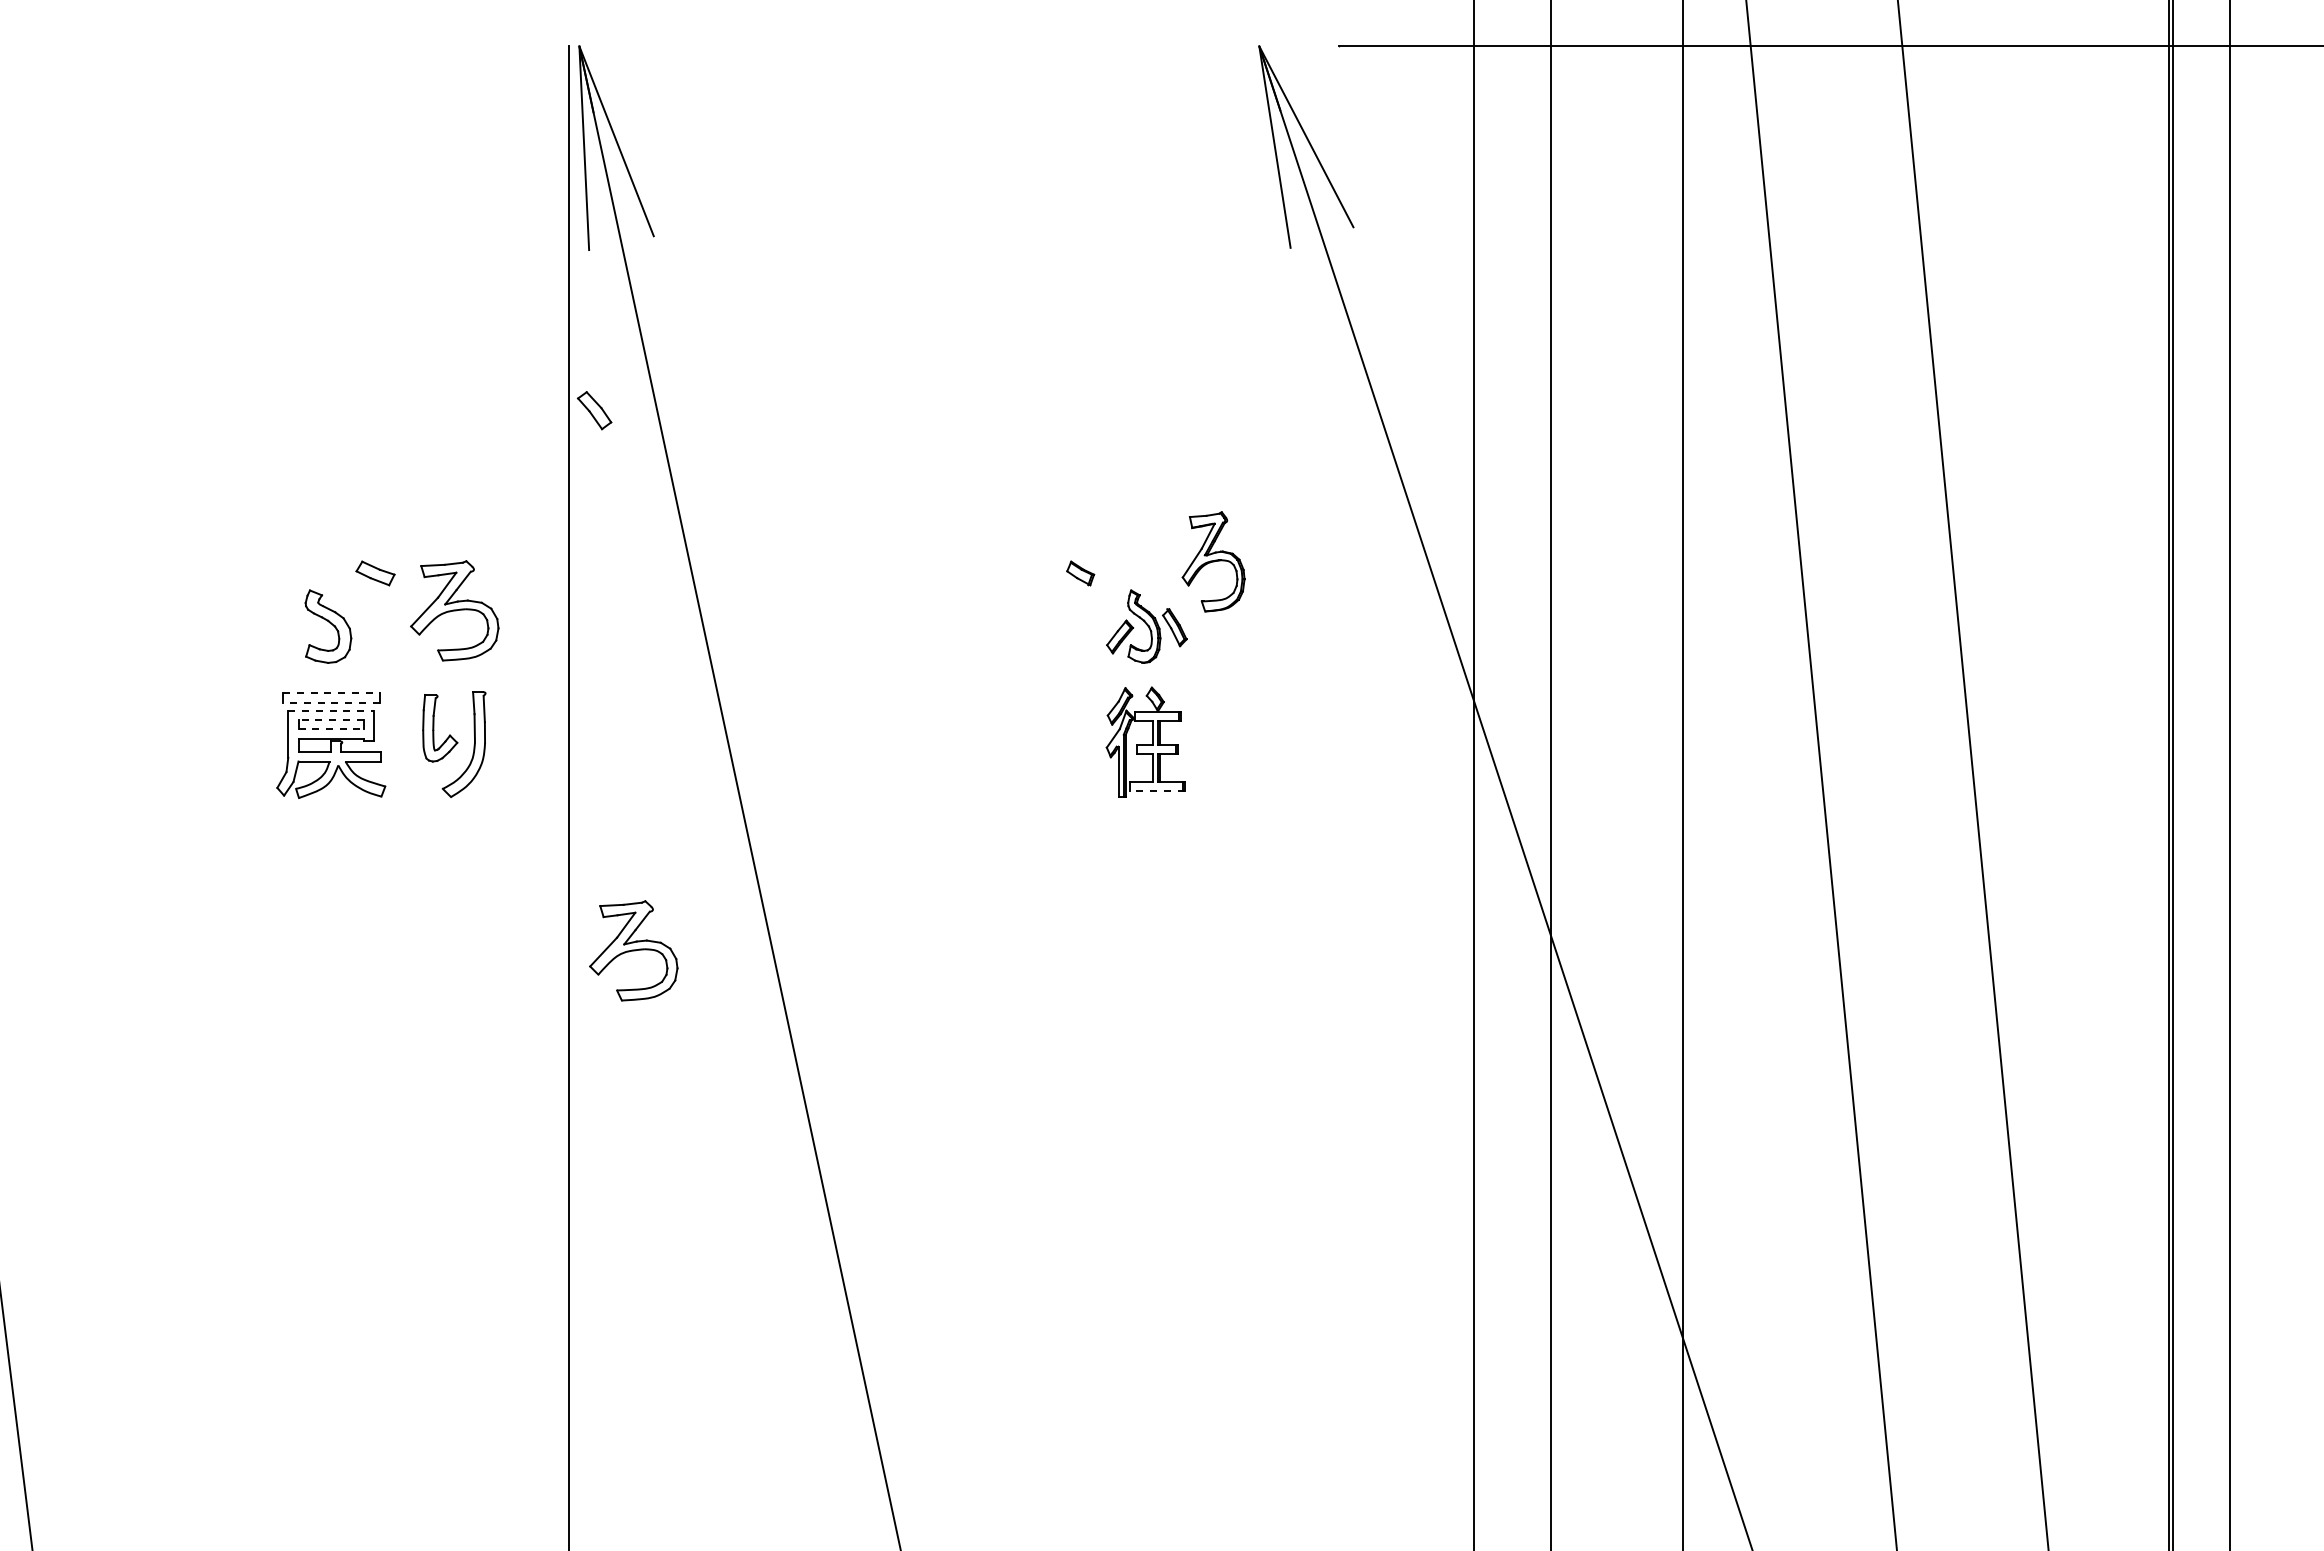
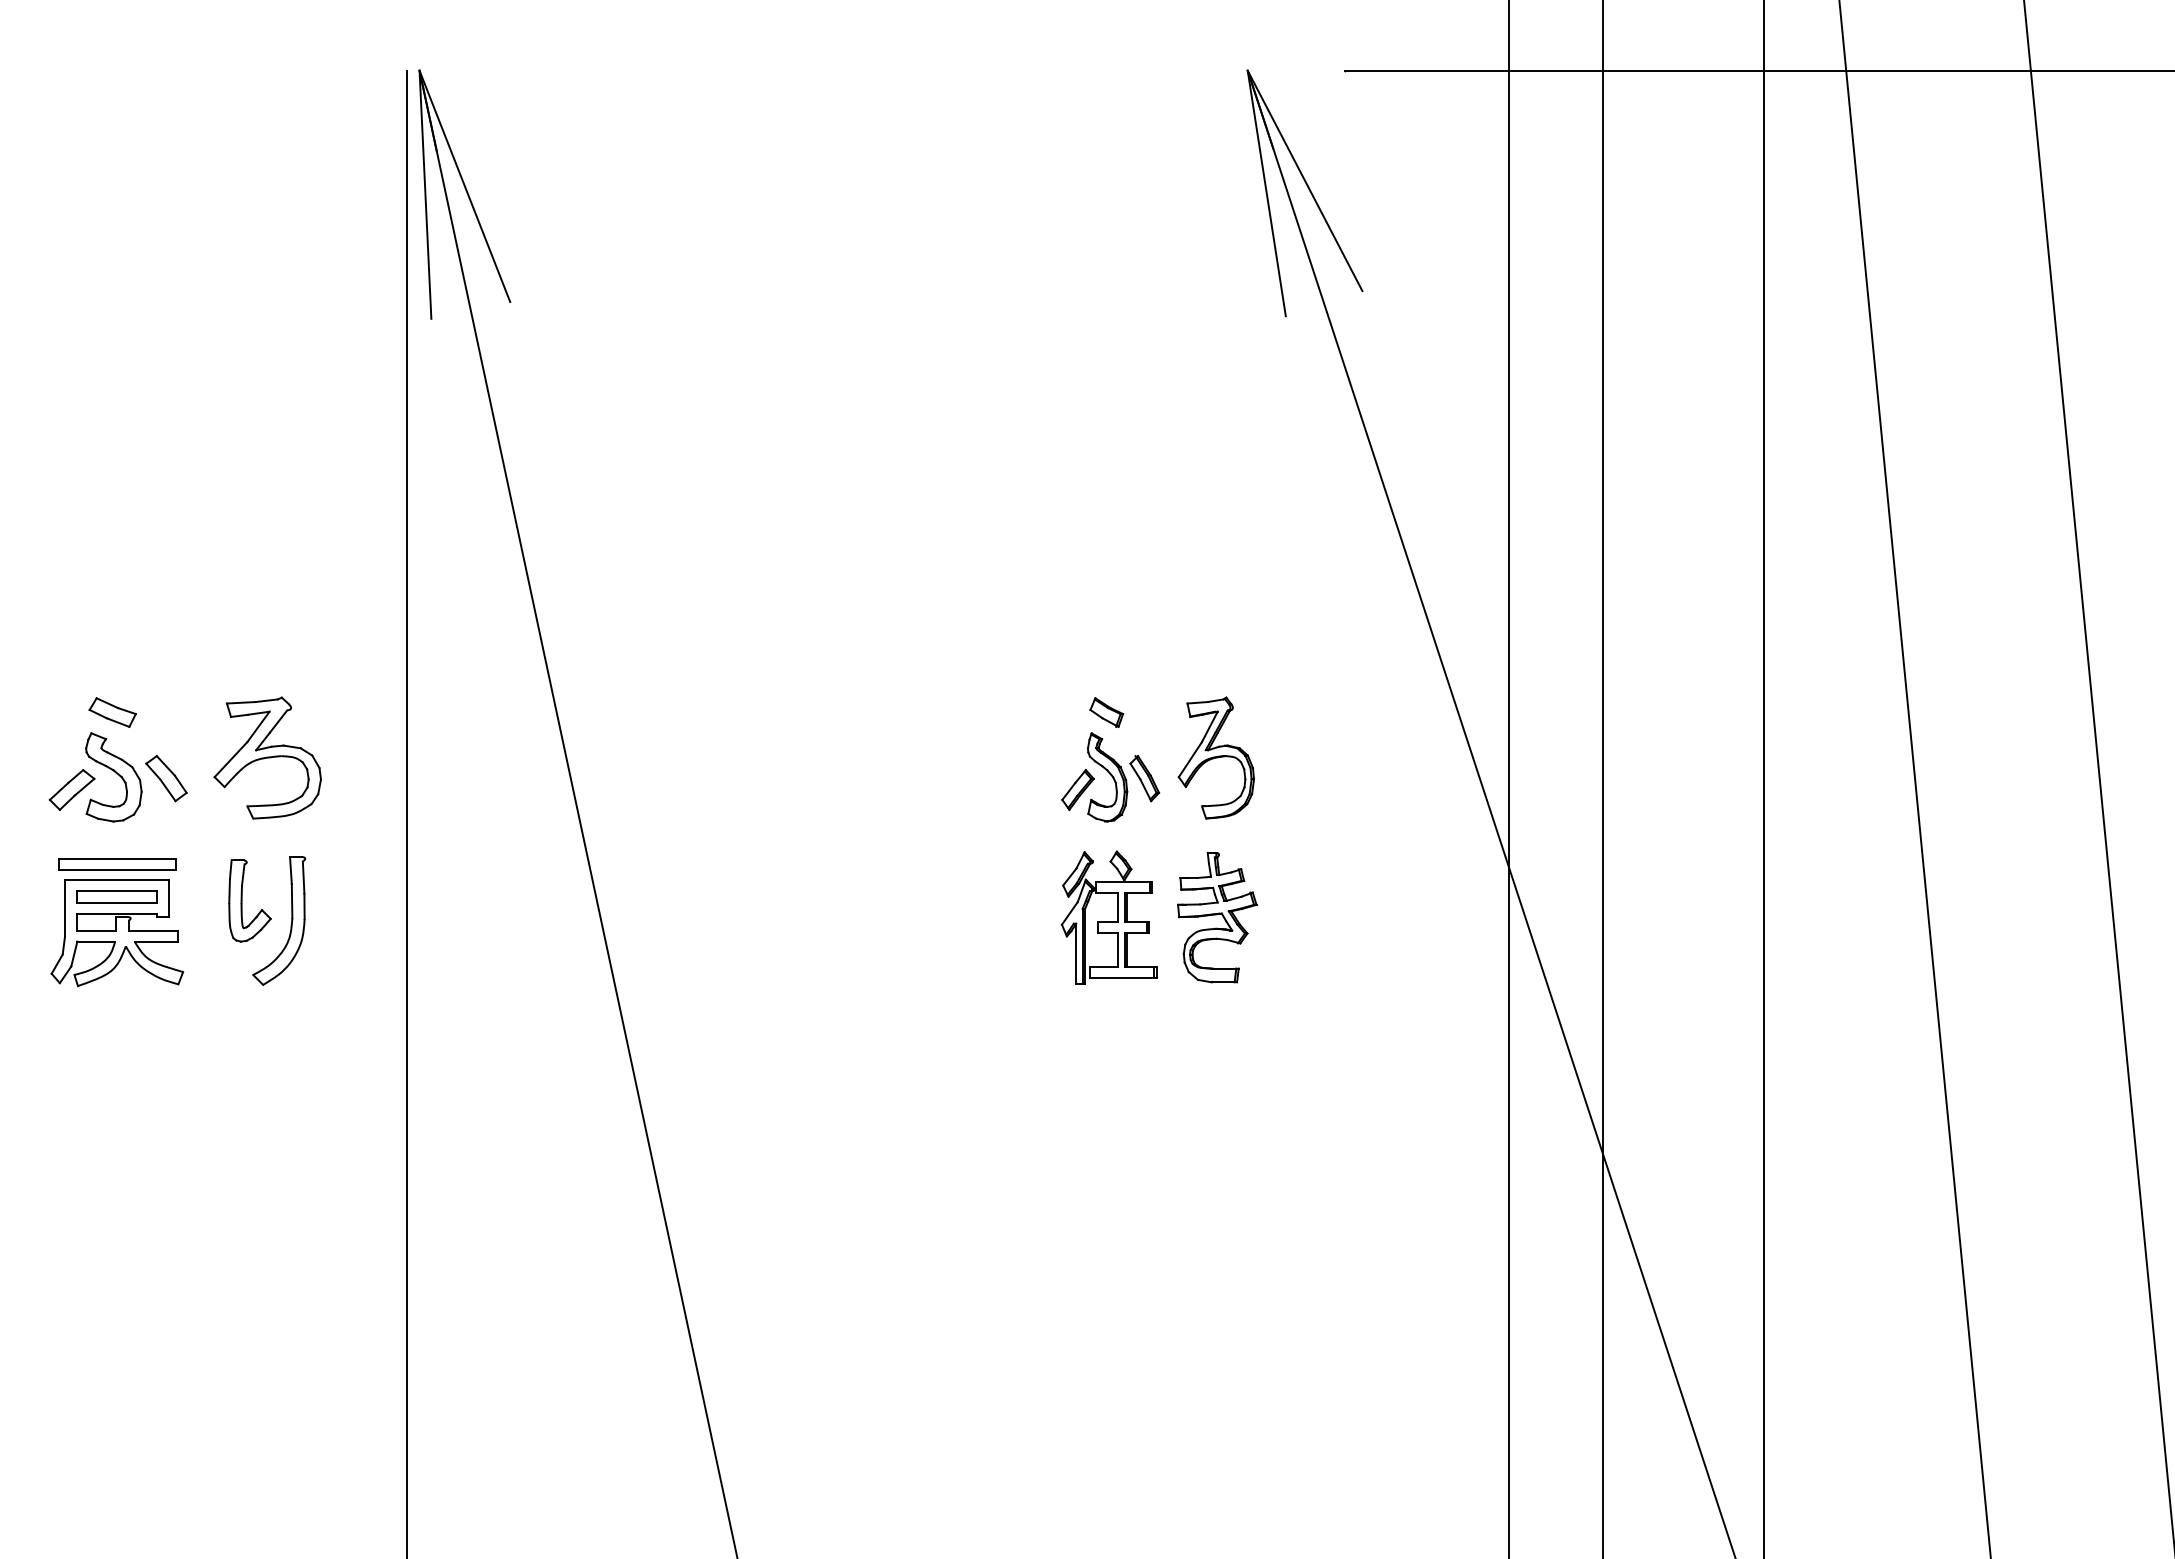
part: (594, 410) -> (166, 778), moved
part: (1213, 561) -> (1216, 757), moved
part: (375, 573) -> (112, 712), moved
part: (1080, 573) -> (1106, 712), moved
part: (293, 636) -> (71, 789), added
line: (331, 693) -> (117, 858), dashed -> solid
line: (330, 702) -> (116, 869), dashed -> solid
line: (331, 710) -> (117, 879), dashed -> solid
line: (331, 719) -> (117, 890), dashed -> solid
line: (331, 729) -> (117, 902), dashed -> solid
part: (1234, 741) -> (1217, 917), added
line: (1156, 791) -> (1122, 978), dashed -> solid
part: (633, 950) -> (485, 1171), removed

